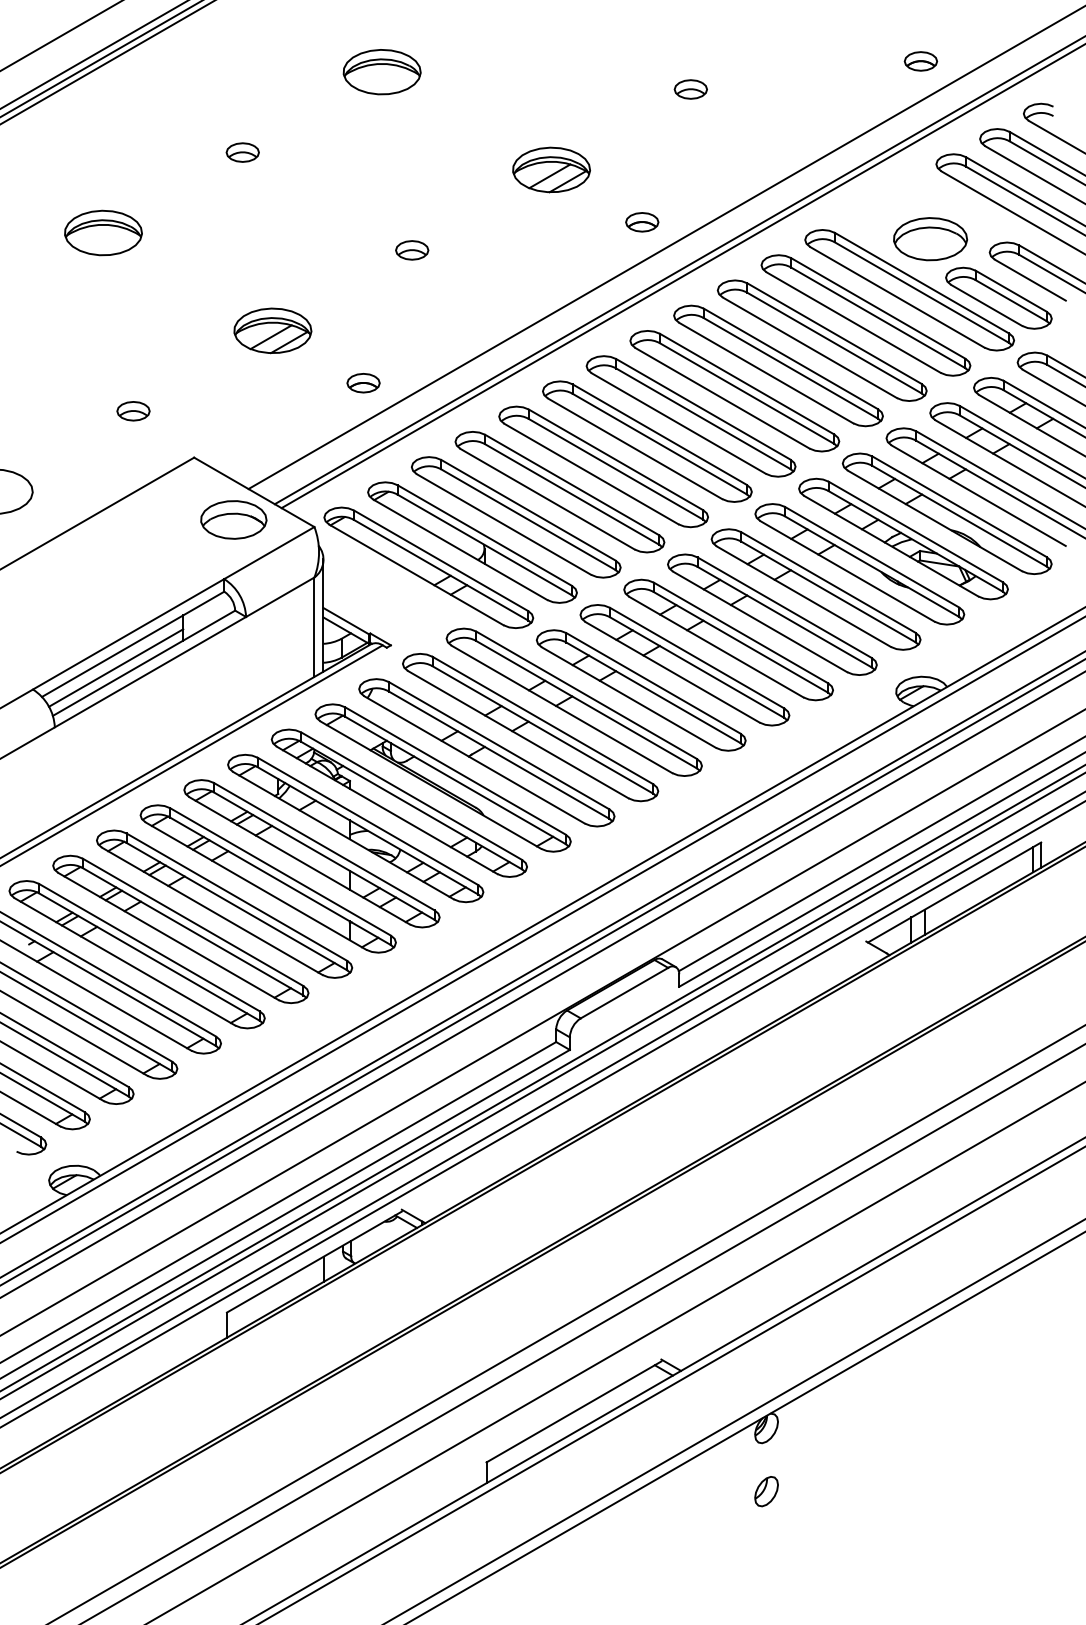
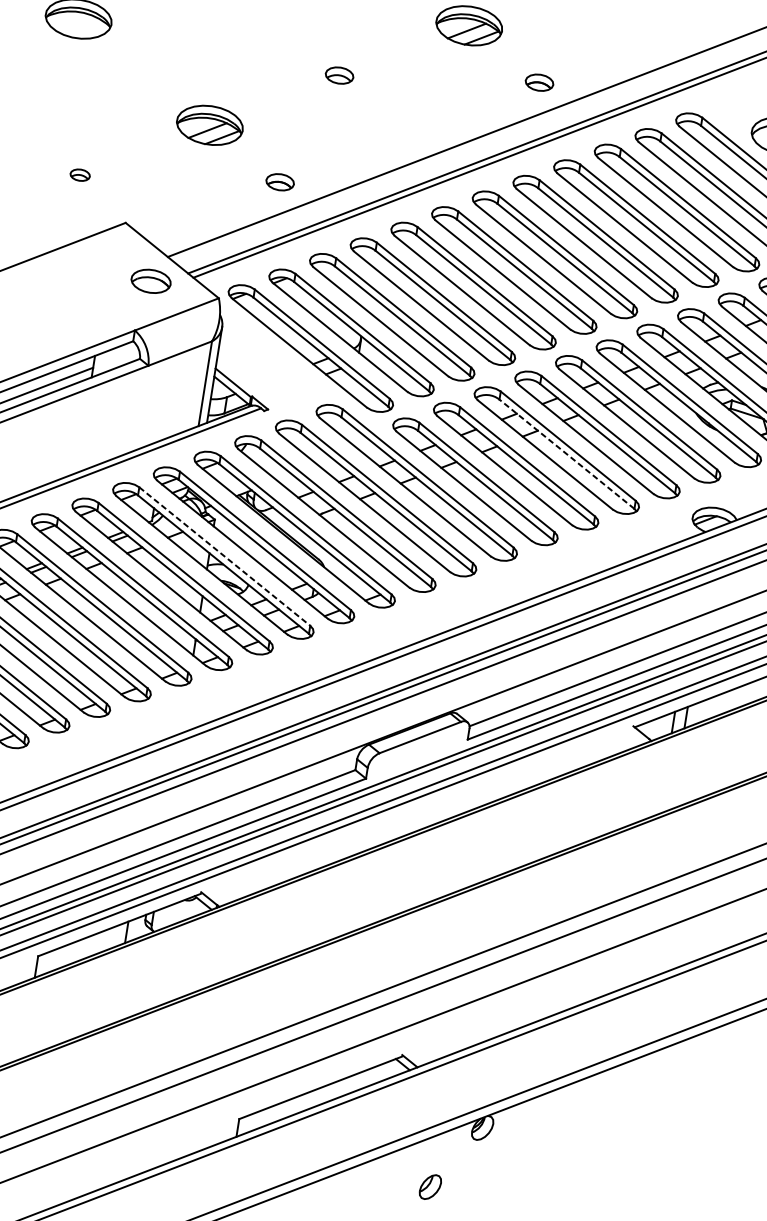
part: (133, 411) -> (80, 175), size x0.7
part: (233, 519) -> (150, 280), size x0.7
line: (740, 642) -> (566, 454), solid -> dashed
line: (368, 821) -> (225, 556), solid -> dashed
part: (766, 1491) -> (430, 1187), moved

